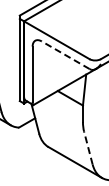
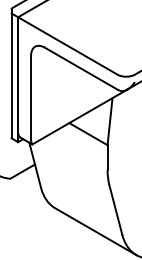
line: (65, 55) -> (81, 69), dashed -> solid
line: (88, 148) -> (115, 210), dashed -> solid

